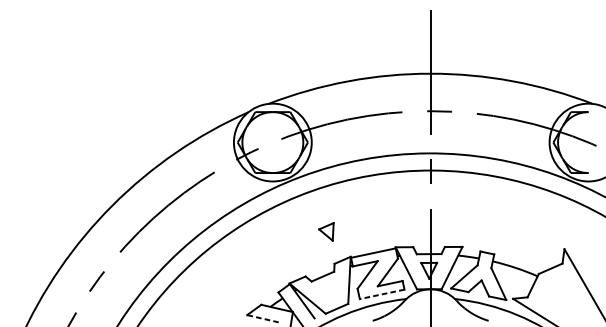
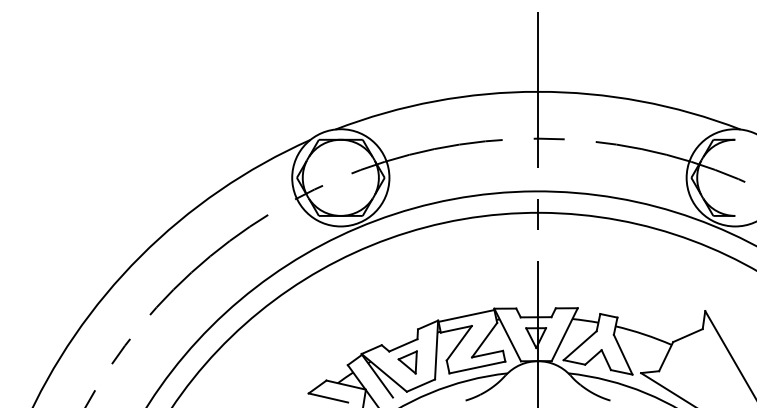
part: (326, 231) -> (407, 362), moved
line: (382, 294) -> (477, 367), dashed -> solid
line: (262, 318) -> (327, 397), dashed -> solid

